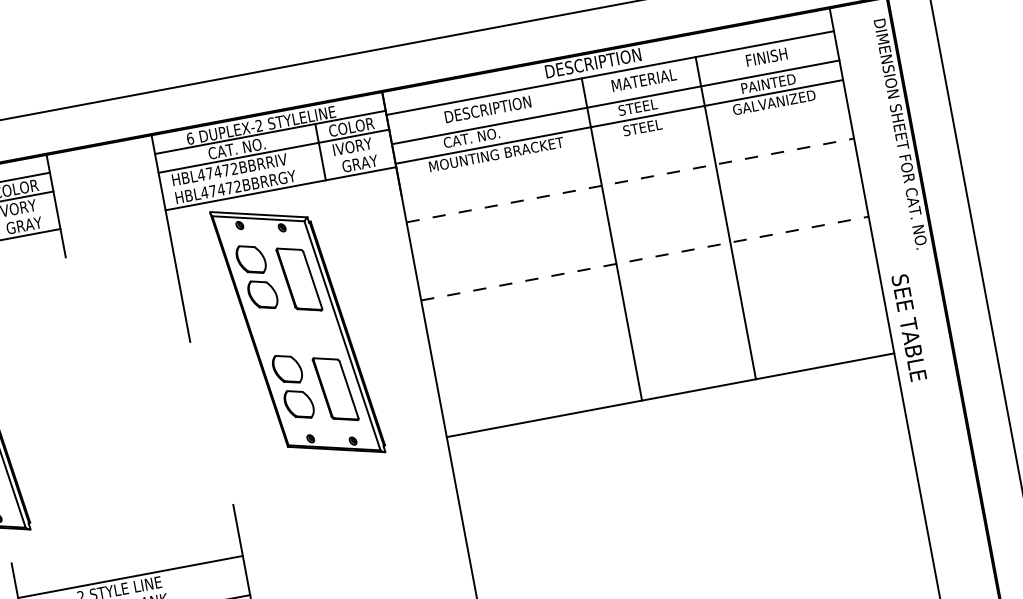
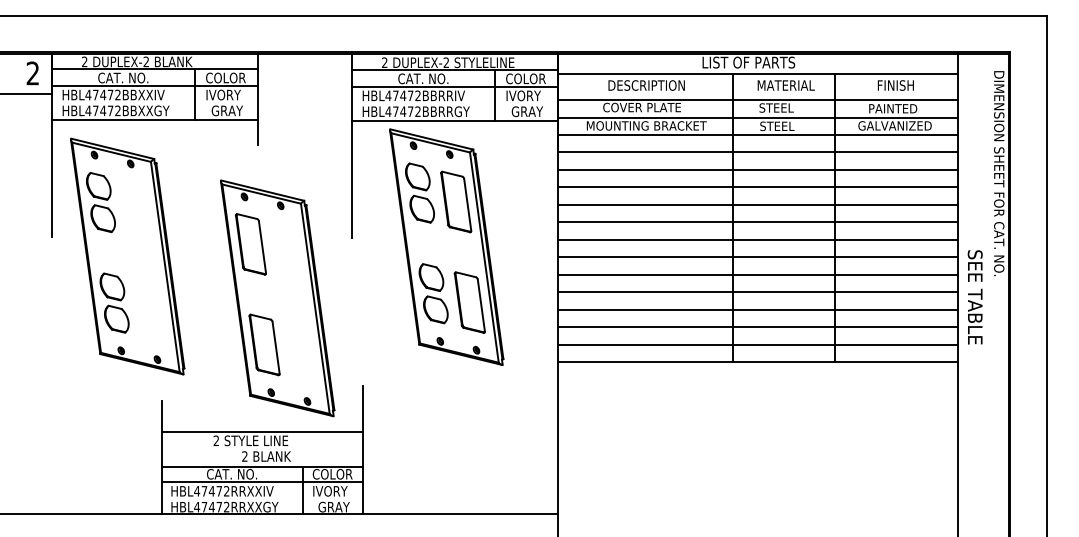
text: (598, 62) -> (749, 62), DESCRIPTION -> LIST OF PARTS
text: (491, 134) -> (645, 107), CAT. NO. -> COVER PLATE
text: (189, 138) -> (384, 62), 6 -> 2
line: (623, 141) -> (758, 135), added
line: (627, 160) -> (758, 152), added
line: (630, 179) -> (758, 169), dashed -> solid
line: (634, 200) -> (758, 187), added
line: (637, 219) -> (758, 204), added
line: (641, 239) -> (758, 222), added
line: (645, 258) -> (758, 239), dashed -> solid
line: (649, 278) -> (758, 257), added
line: (652, 297) -> (758, 274), added
line: (656, 317) -> (758, 292), added
text: (908, 328) -> (974, 297), moved
line: (659, 336) -> (758, 309), added
line: (663, 356) -> (758, 327), added
line: (667, 375) -> (758, 344), added
part: (119, 424) -> (277, 298), added

